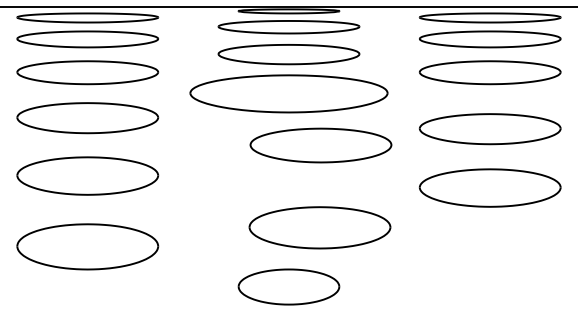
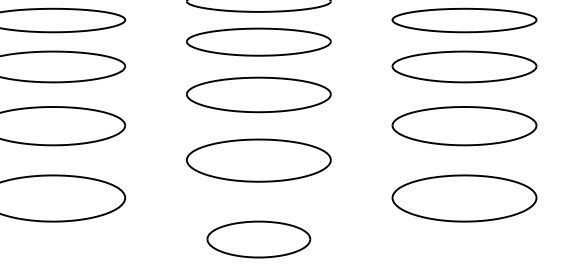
part: (288, 93) -> (258, 41), size x0.71
part: (489, 129) -> (463, 67), moved
part: (320, 145) -> (258, 94), moved
part: (489, 187) -> (463, 125), moved
part: (319, 227) -> (258, 160), moved
part: (489, 246) -> (463, 198), added

